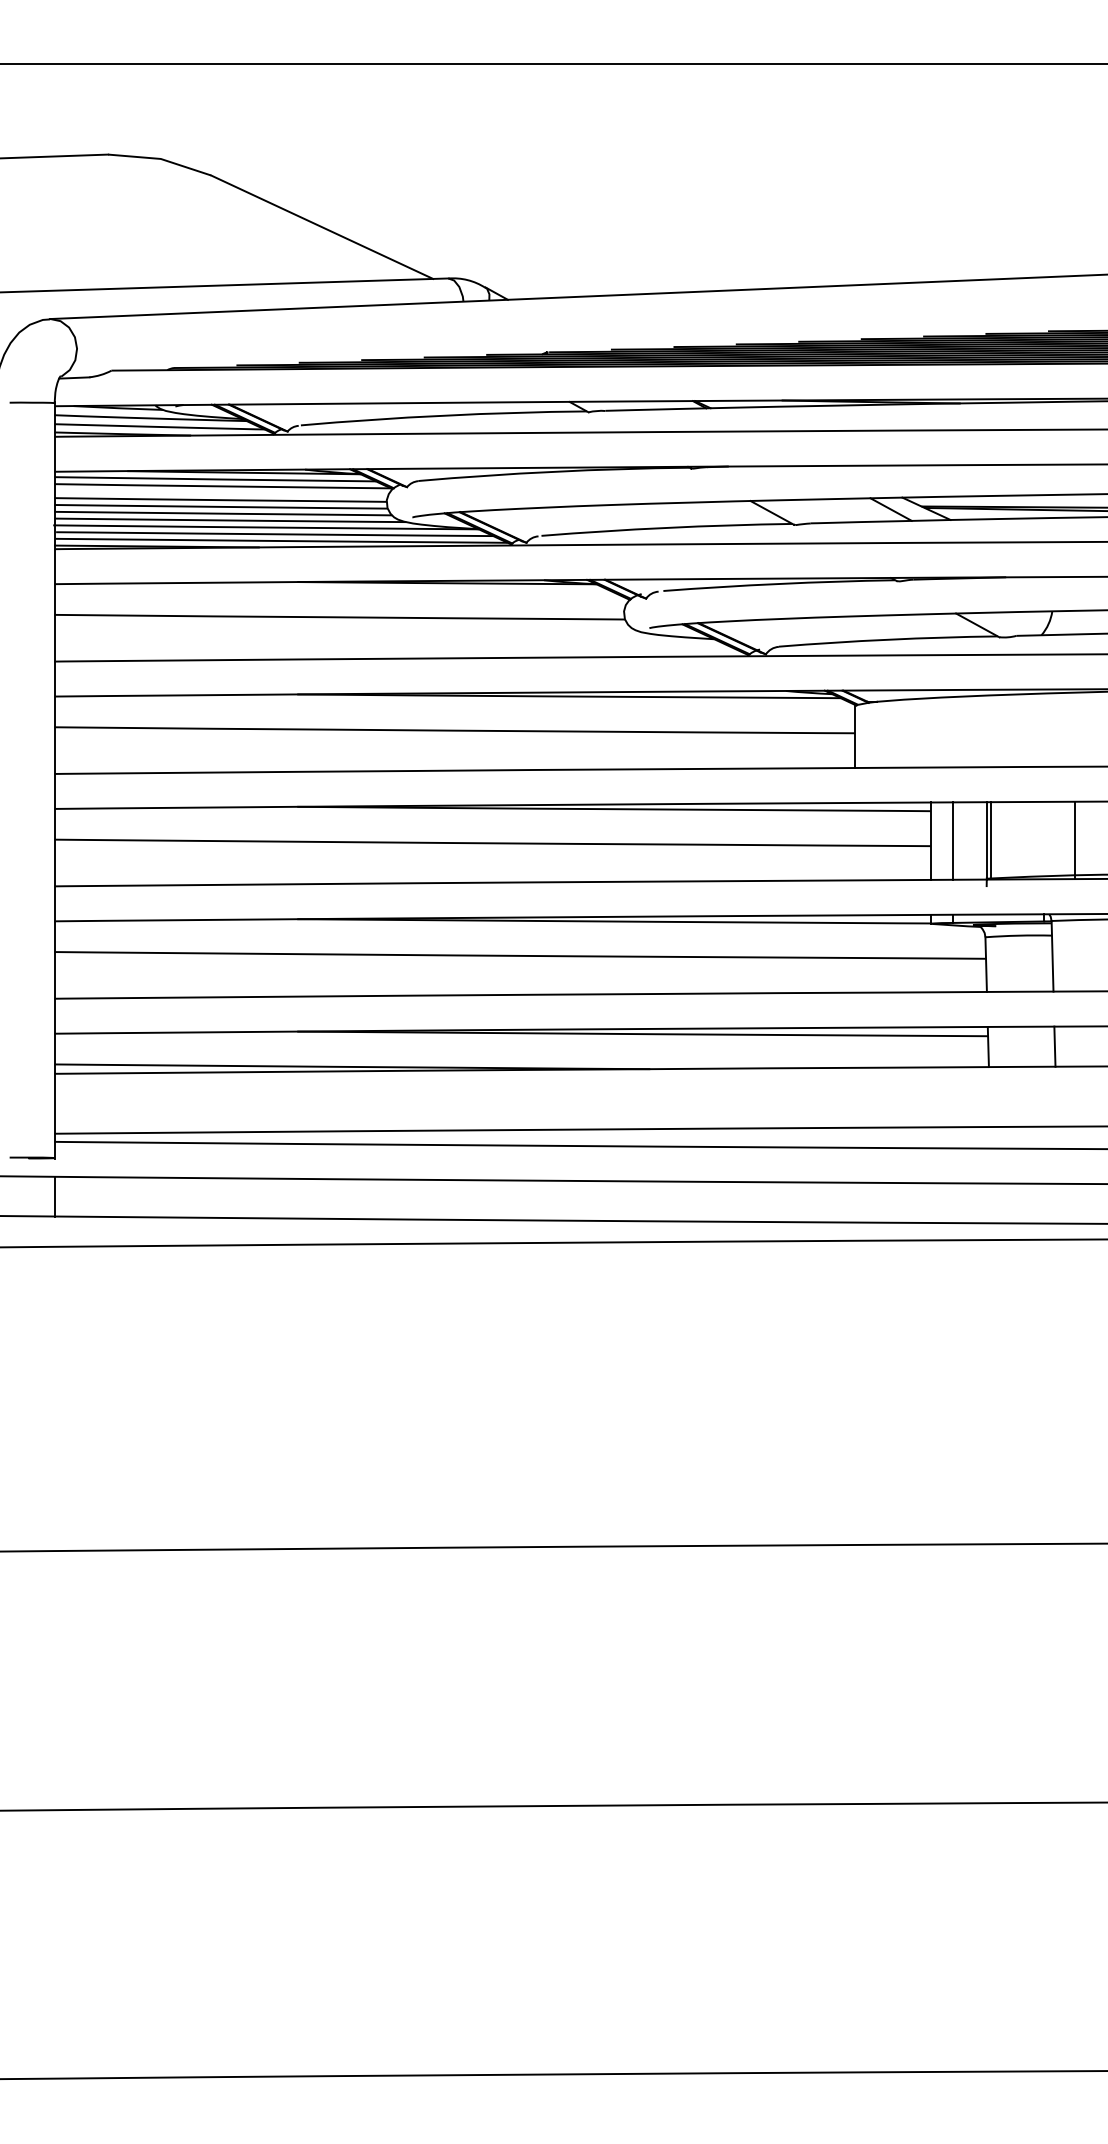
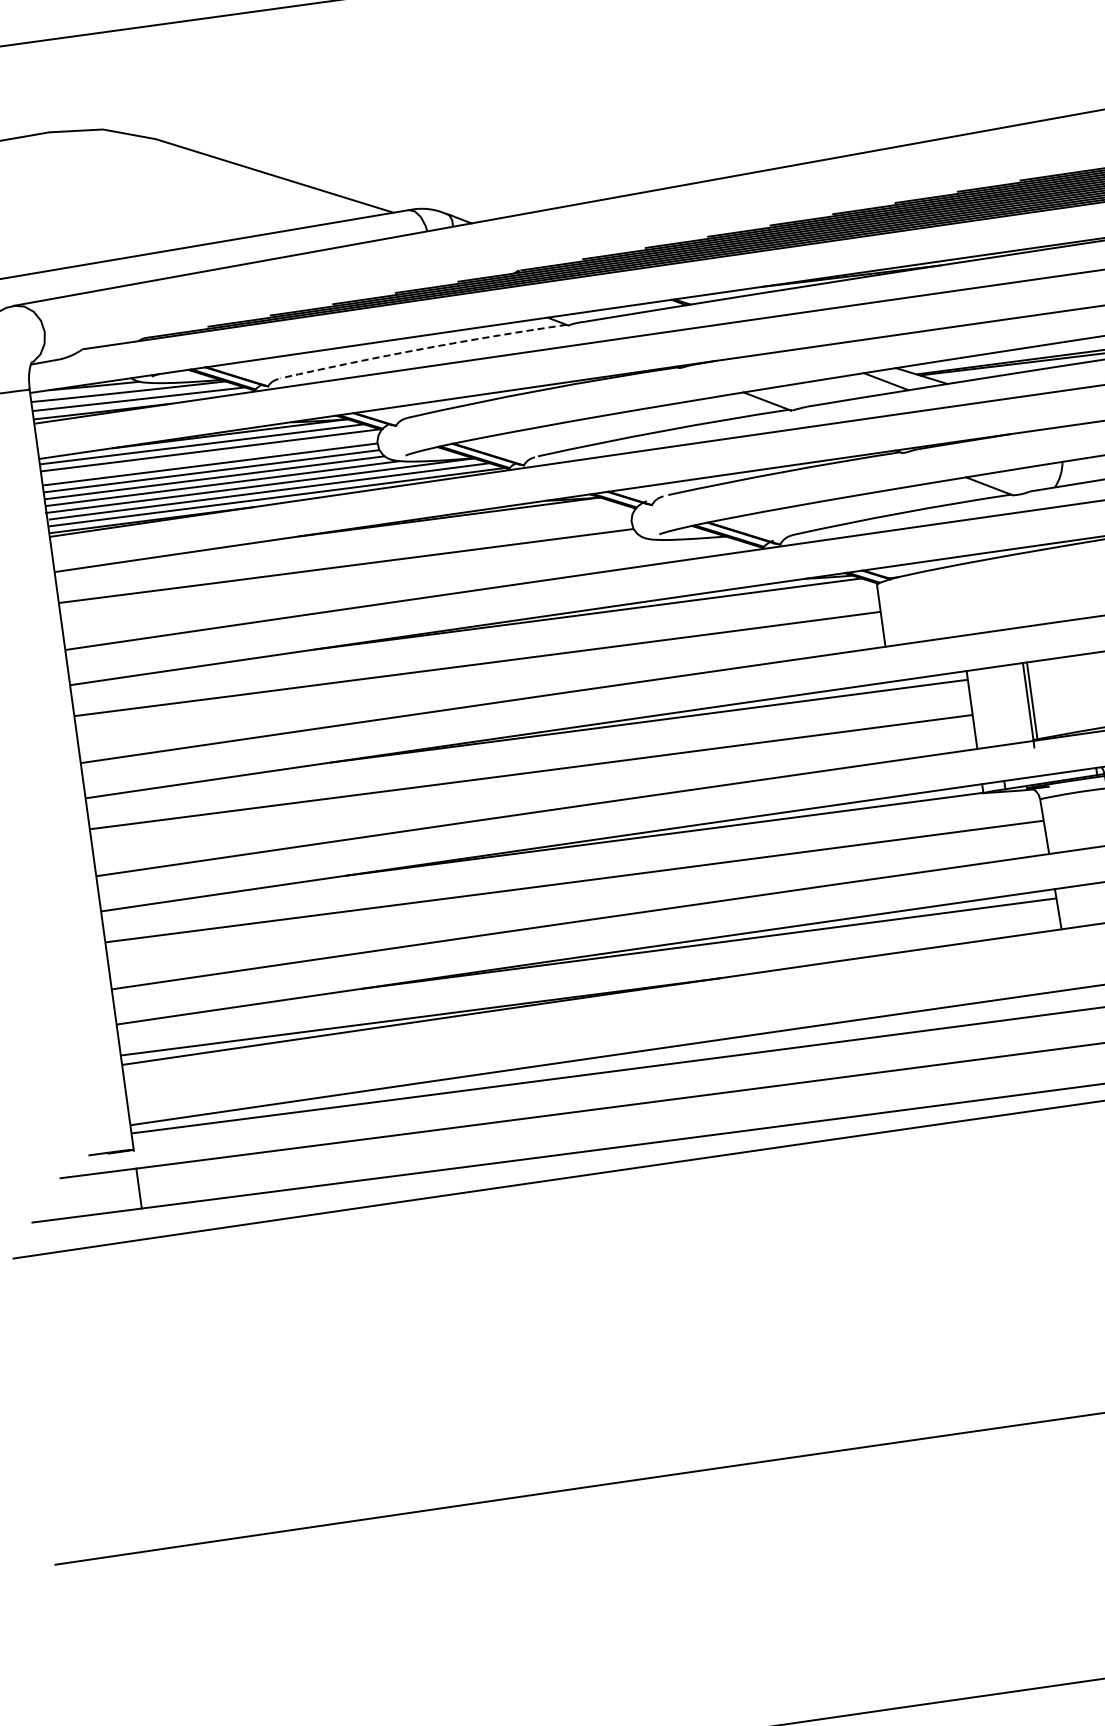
arc: (443, 415) -> (422, 348), solid -> dashed
line: (952, 840) -> (993, 706), removed

